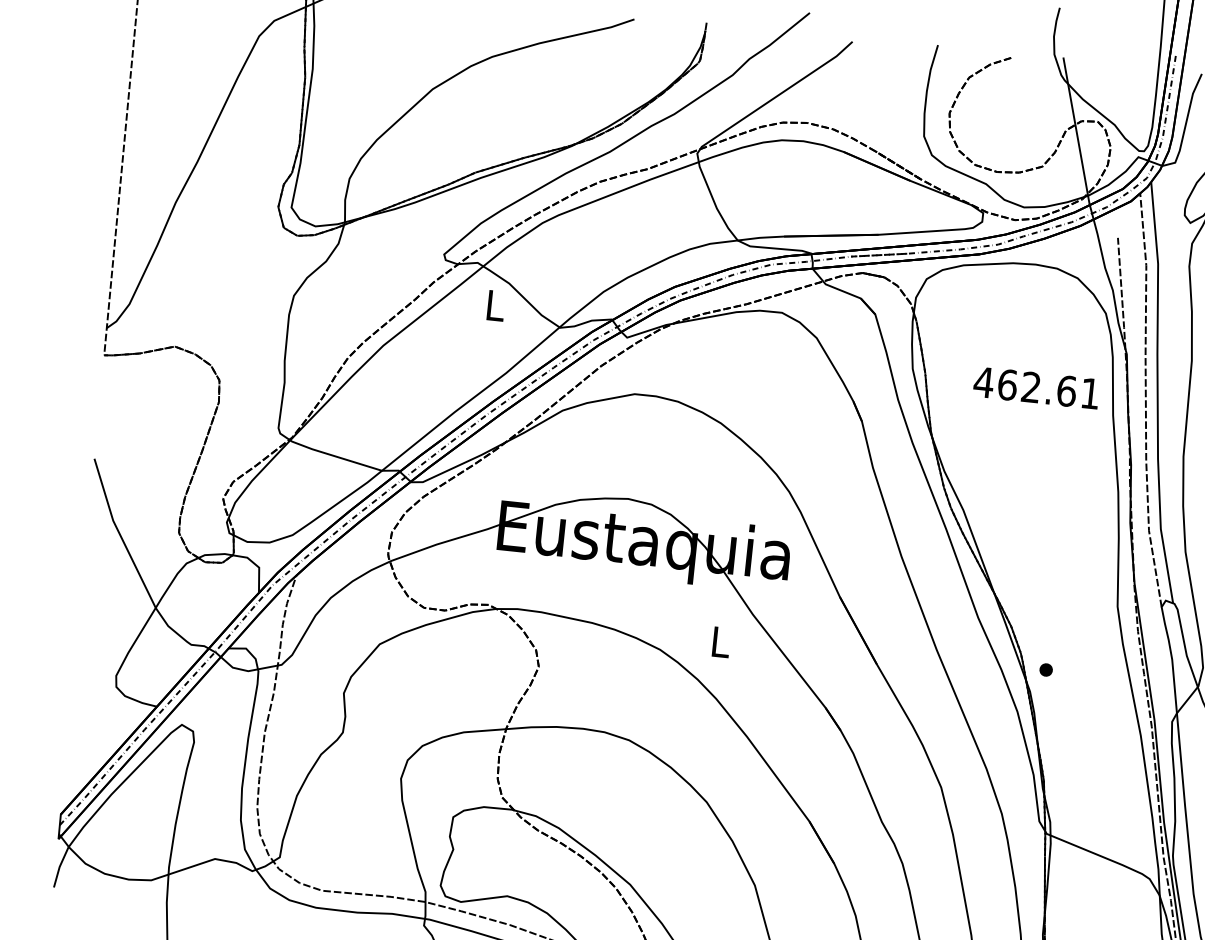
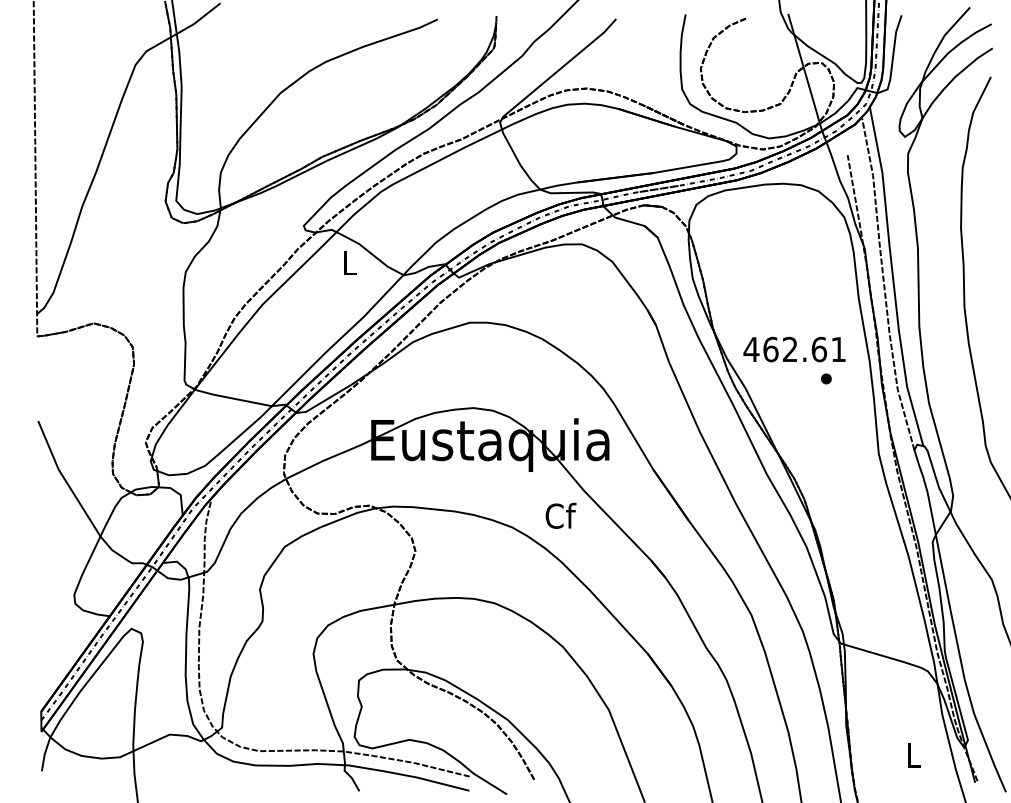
text: (1036, 387) -> (794, 349), moved
text: (720, 641) -> (560, 515), L -> Cf
part: (1046, 669) -> (826, 378), moved

